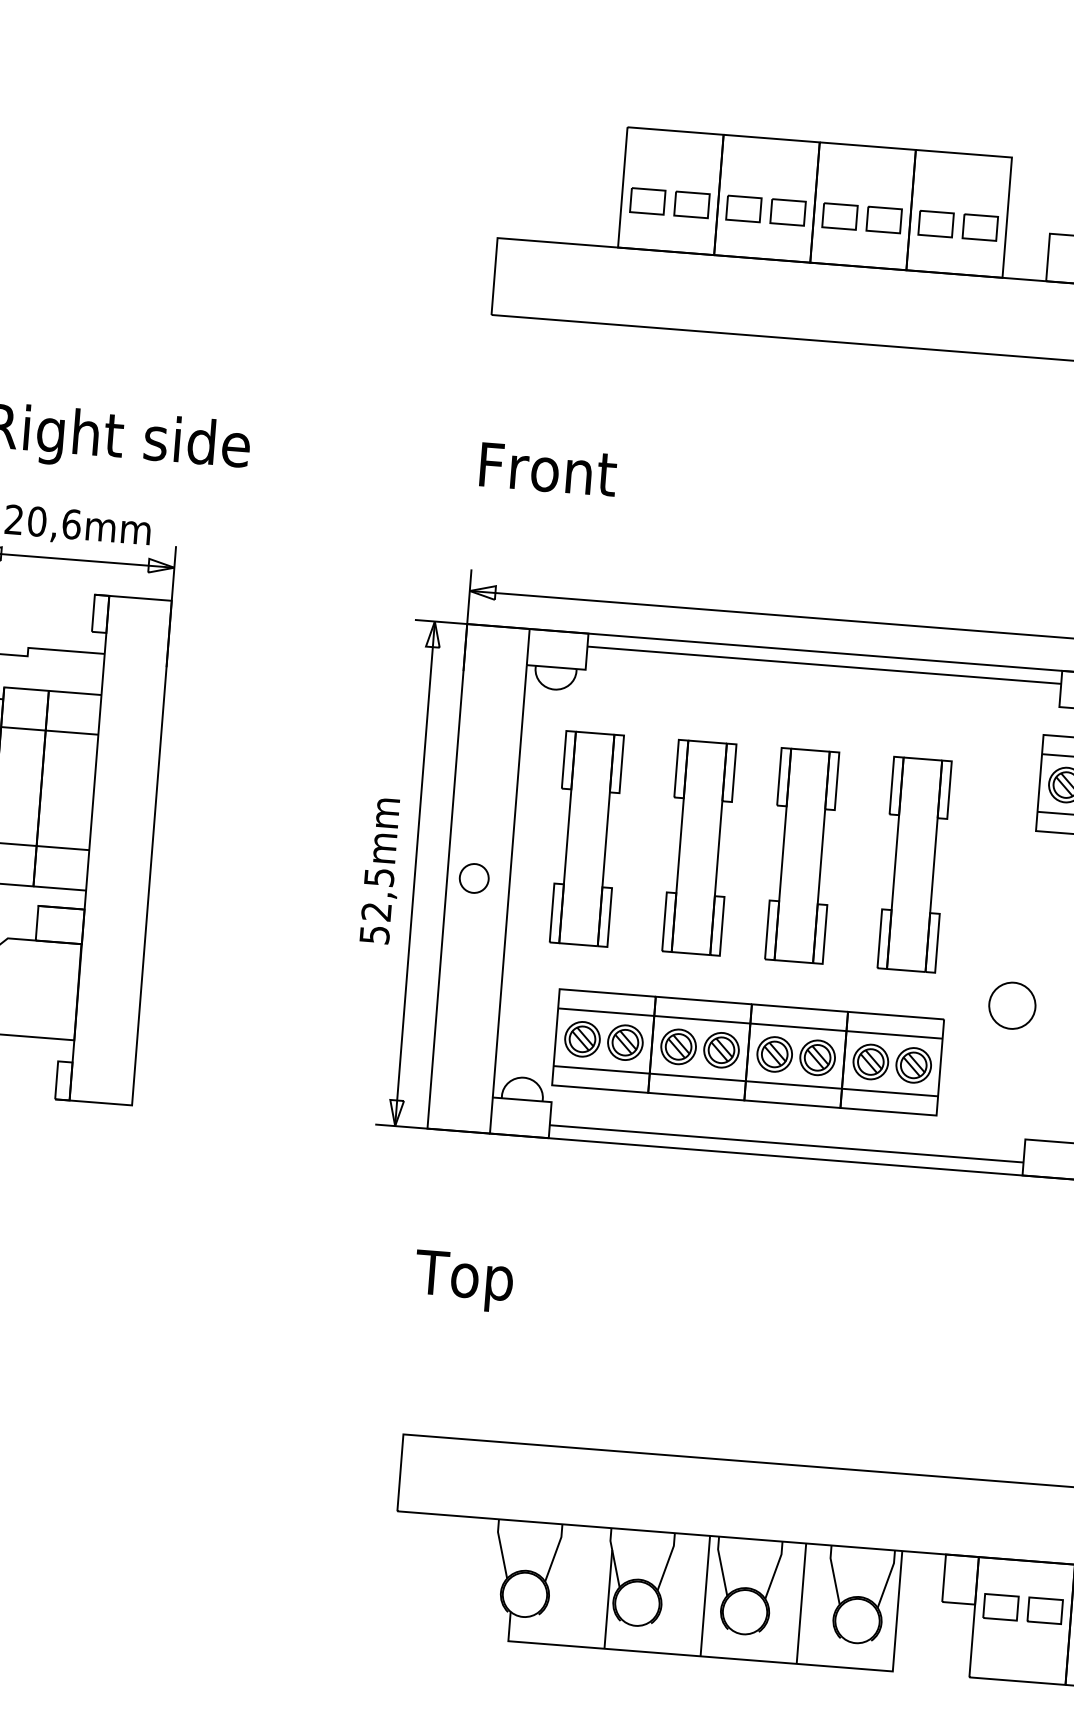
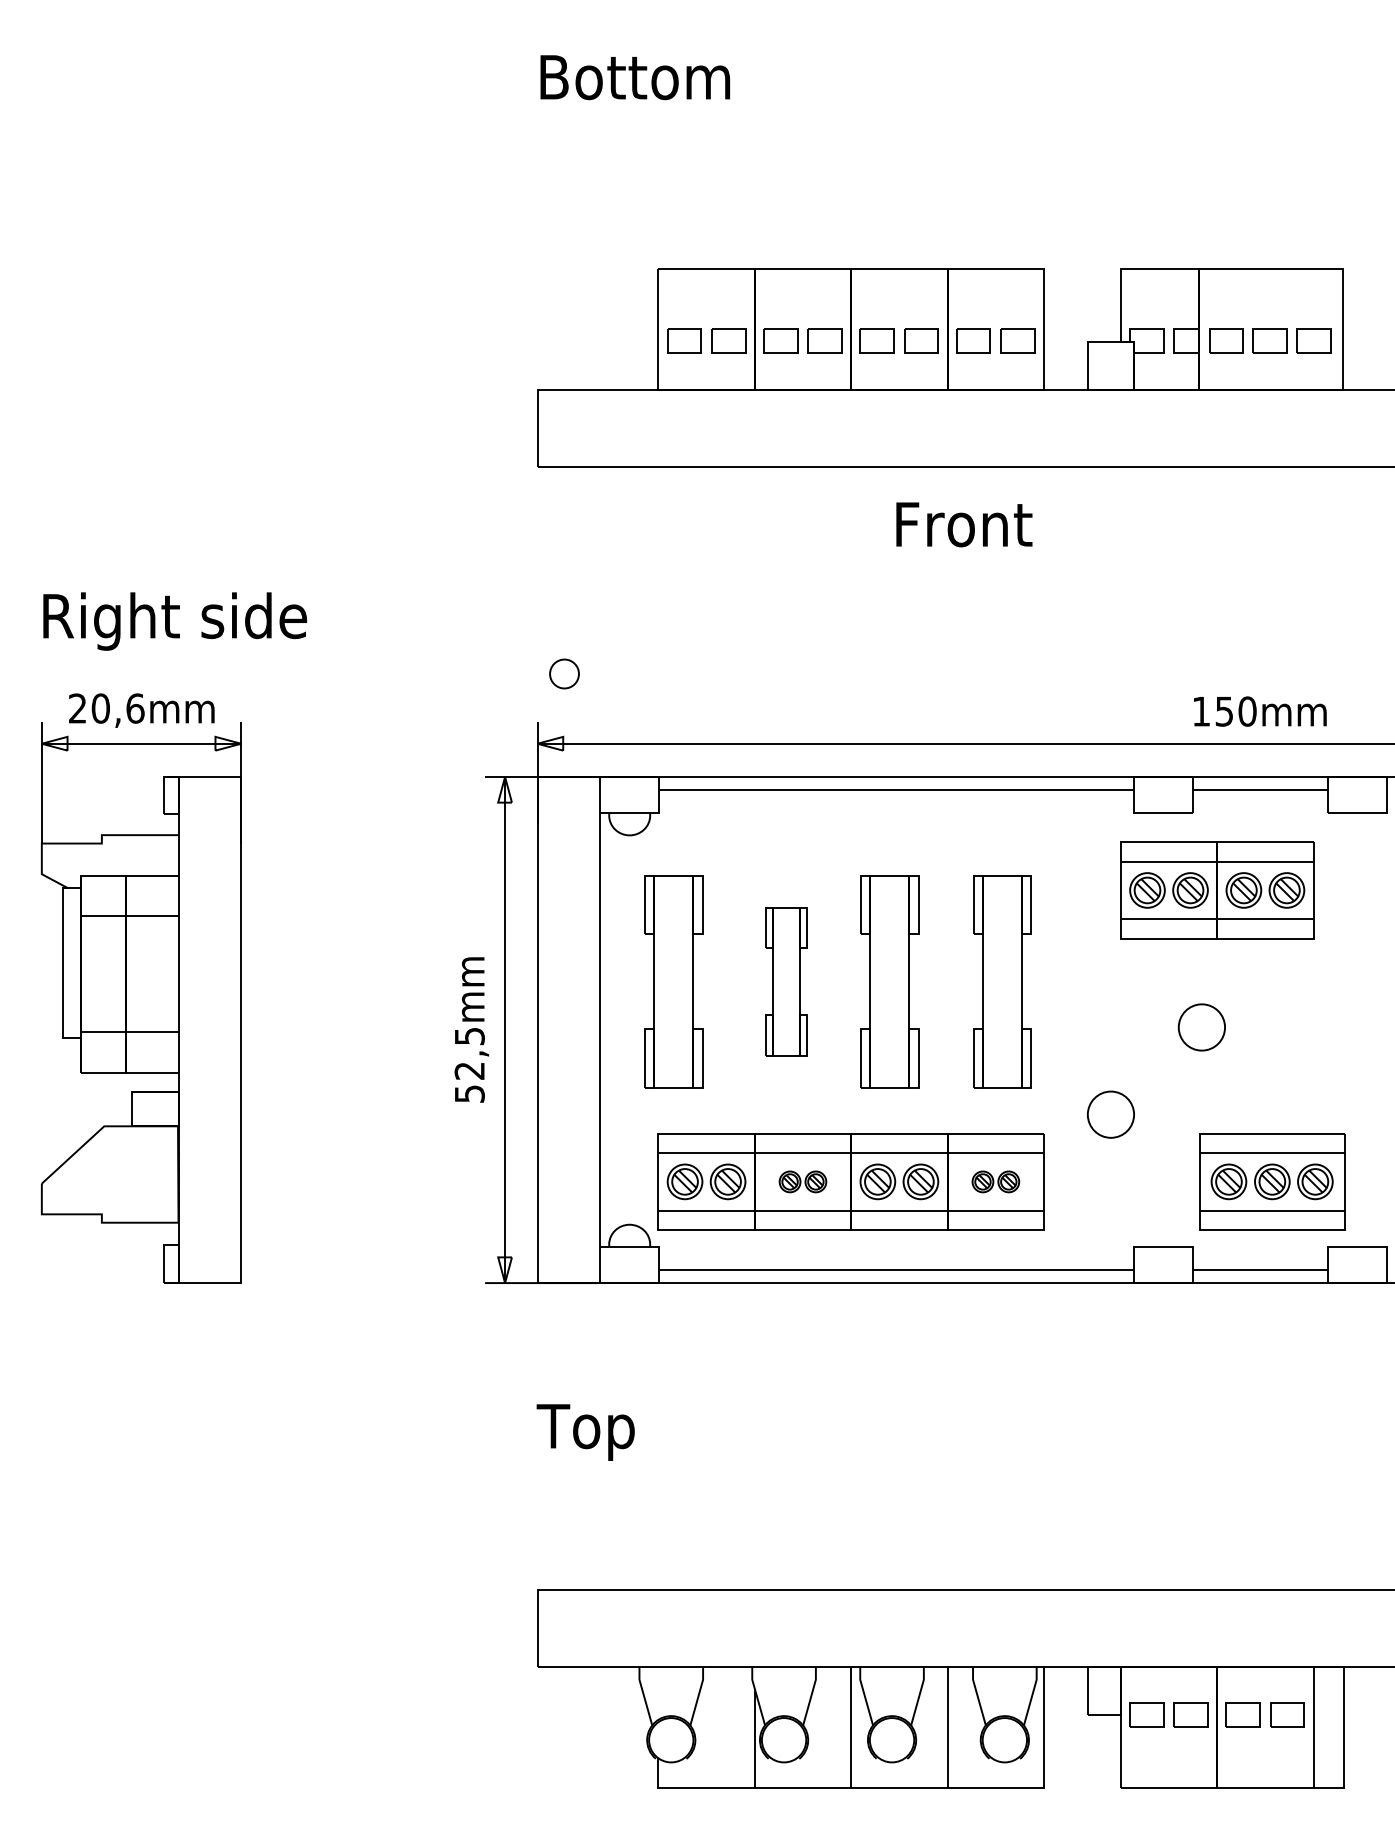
text: (548, 469) -> (964, 524), moved
part: (699, 847) -> (786, 981), size x0.7
part: (474, 877) -> (564, 673), moved
part: (699, 1048) -> (802, 1181), size x0.6
part: (892, 1063) -> (995, 1181), size x0.6

